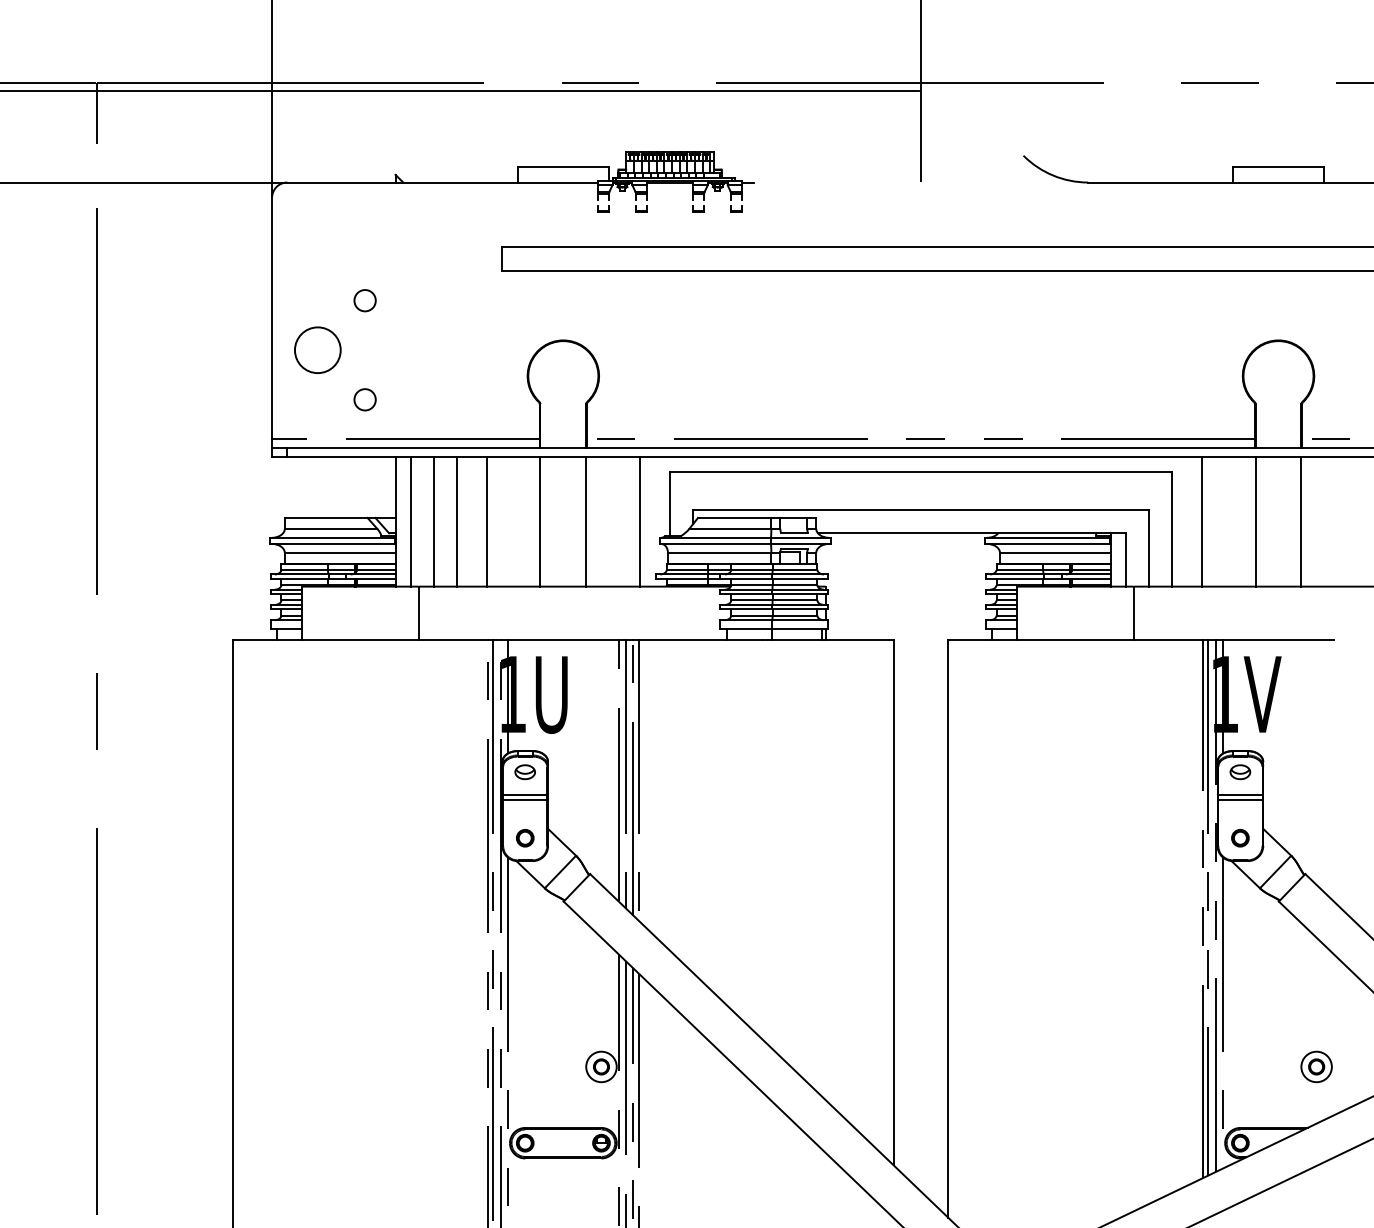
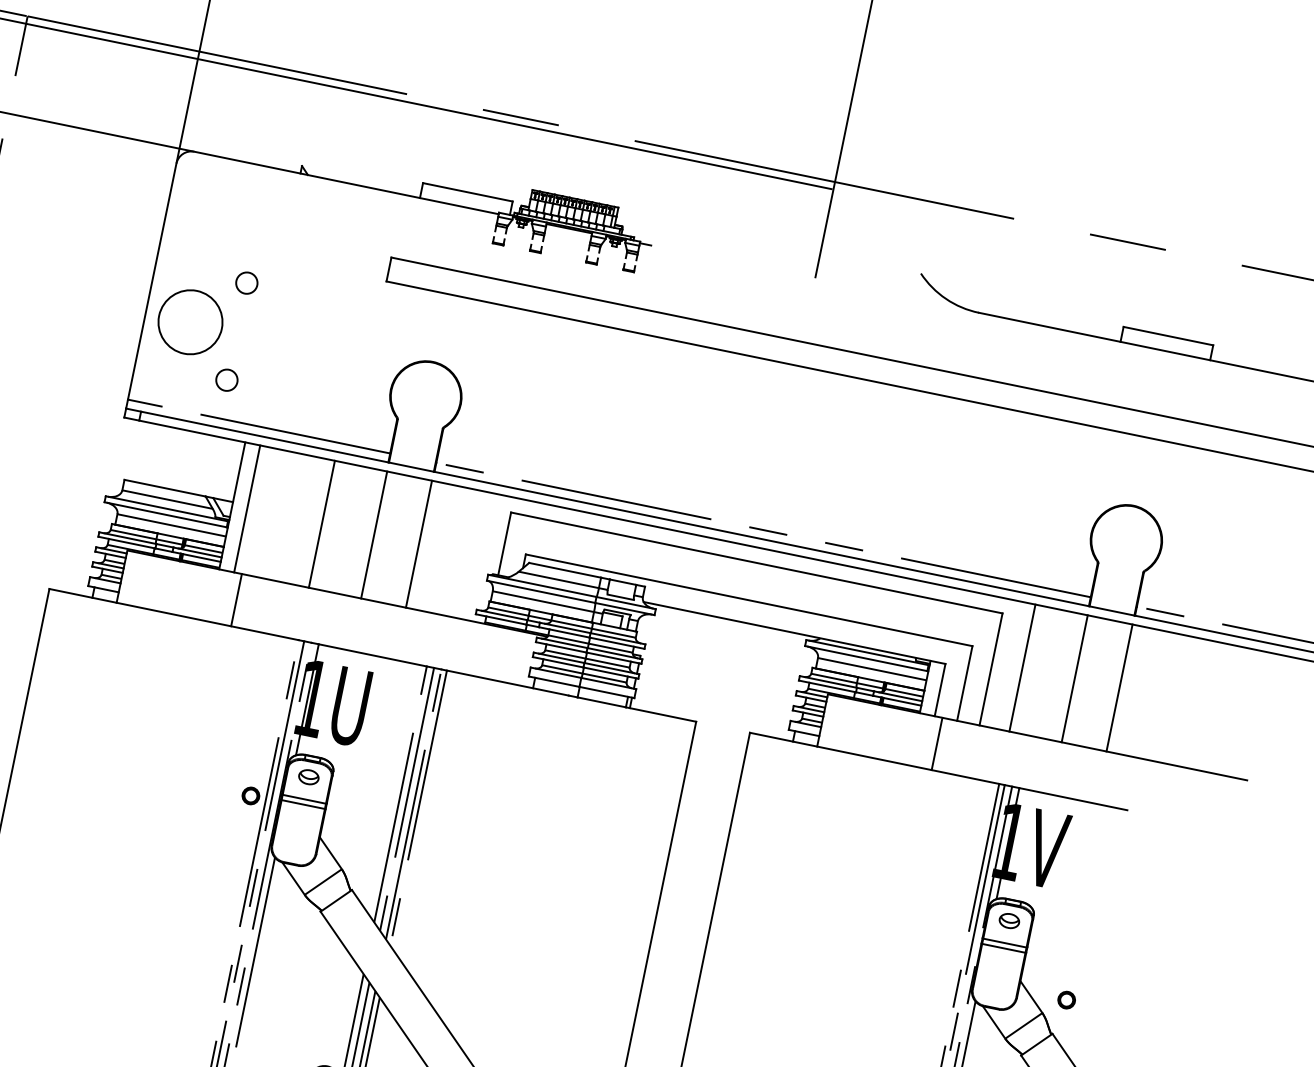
circle: (317, 349) -> (190, 321), size x1.4
line: (433, 521) -> (269, 513), removed
line: (456, 521) -> (291, 517), removed
line: (639, 521) -> (471, 554), removed
part: (525, 838) -> (251, 796), moved
part: (1240, 838) -> (1066, 1000), moved

